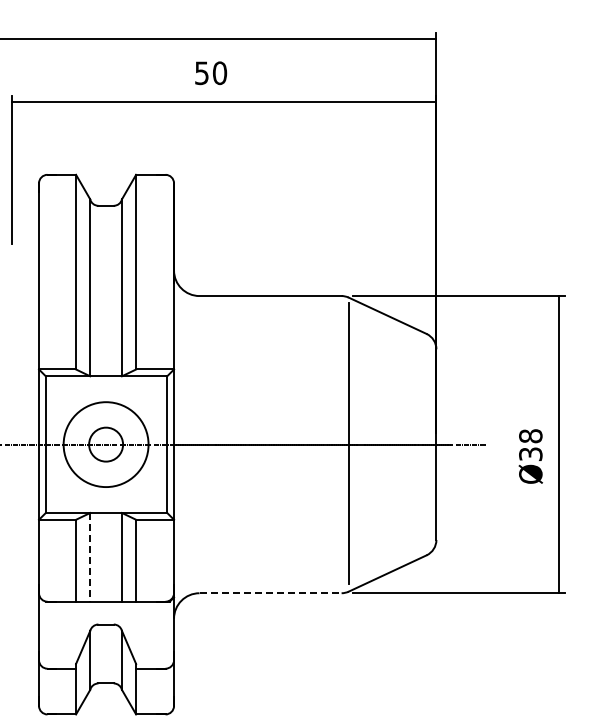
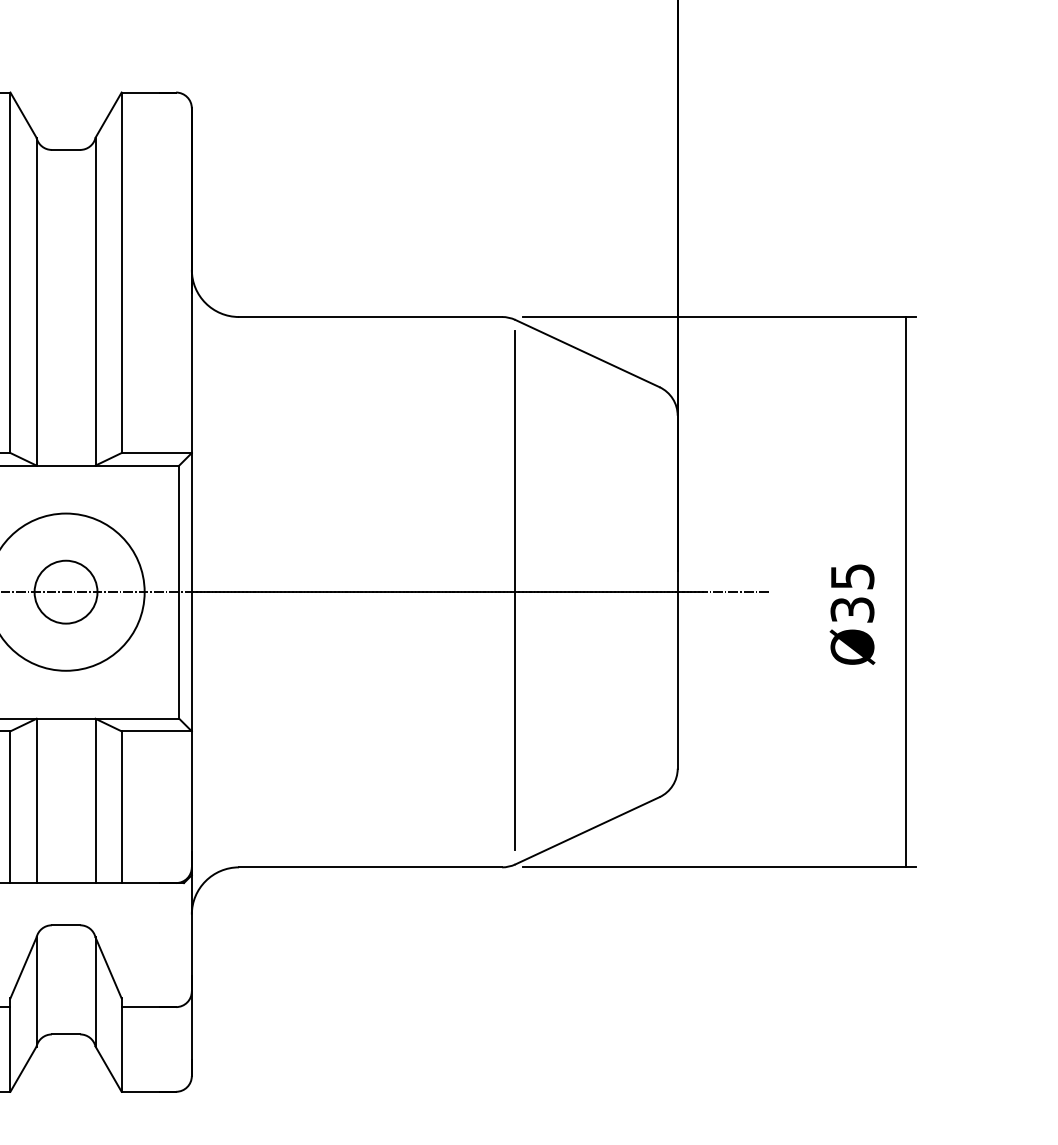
text: (530, 436) -> (851, 577), Ø38 -> Ø35
line: (90, 557) -> (37, 801), dashed -> solid
line: (271, 593) -> (372, 867), dashed -> solid

